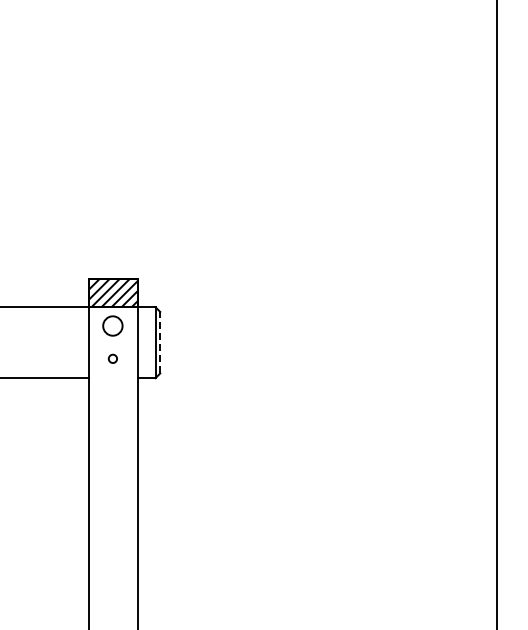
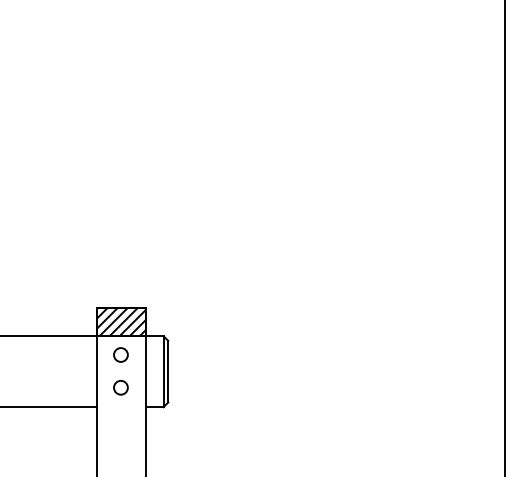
circle: (112, 325) -> (120, 354), size x0.71
line: (160, 342) -> (168, 371), dashed -> solid
circle: (112, 358) -> (120, 387), size x1.67

